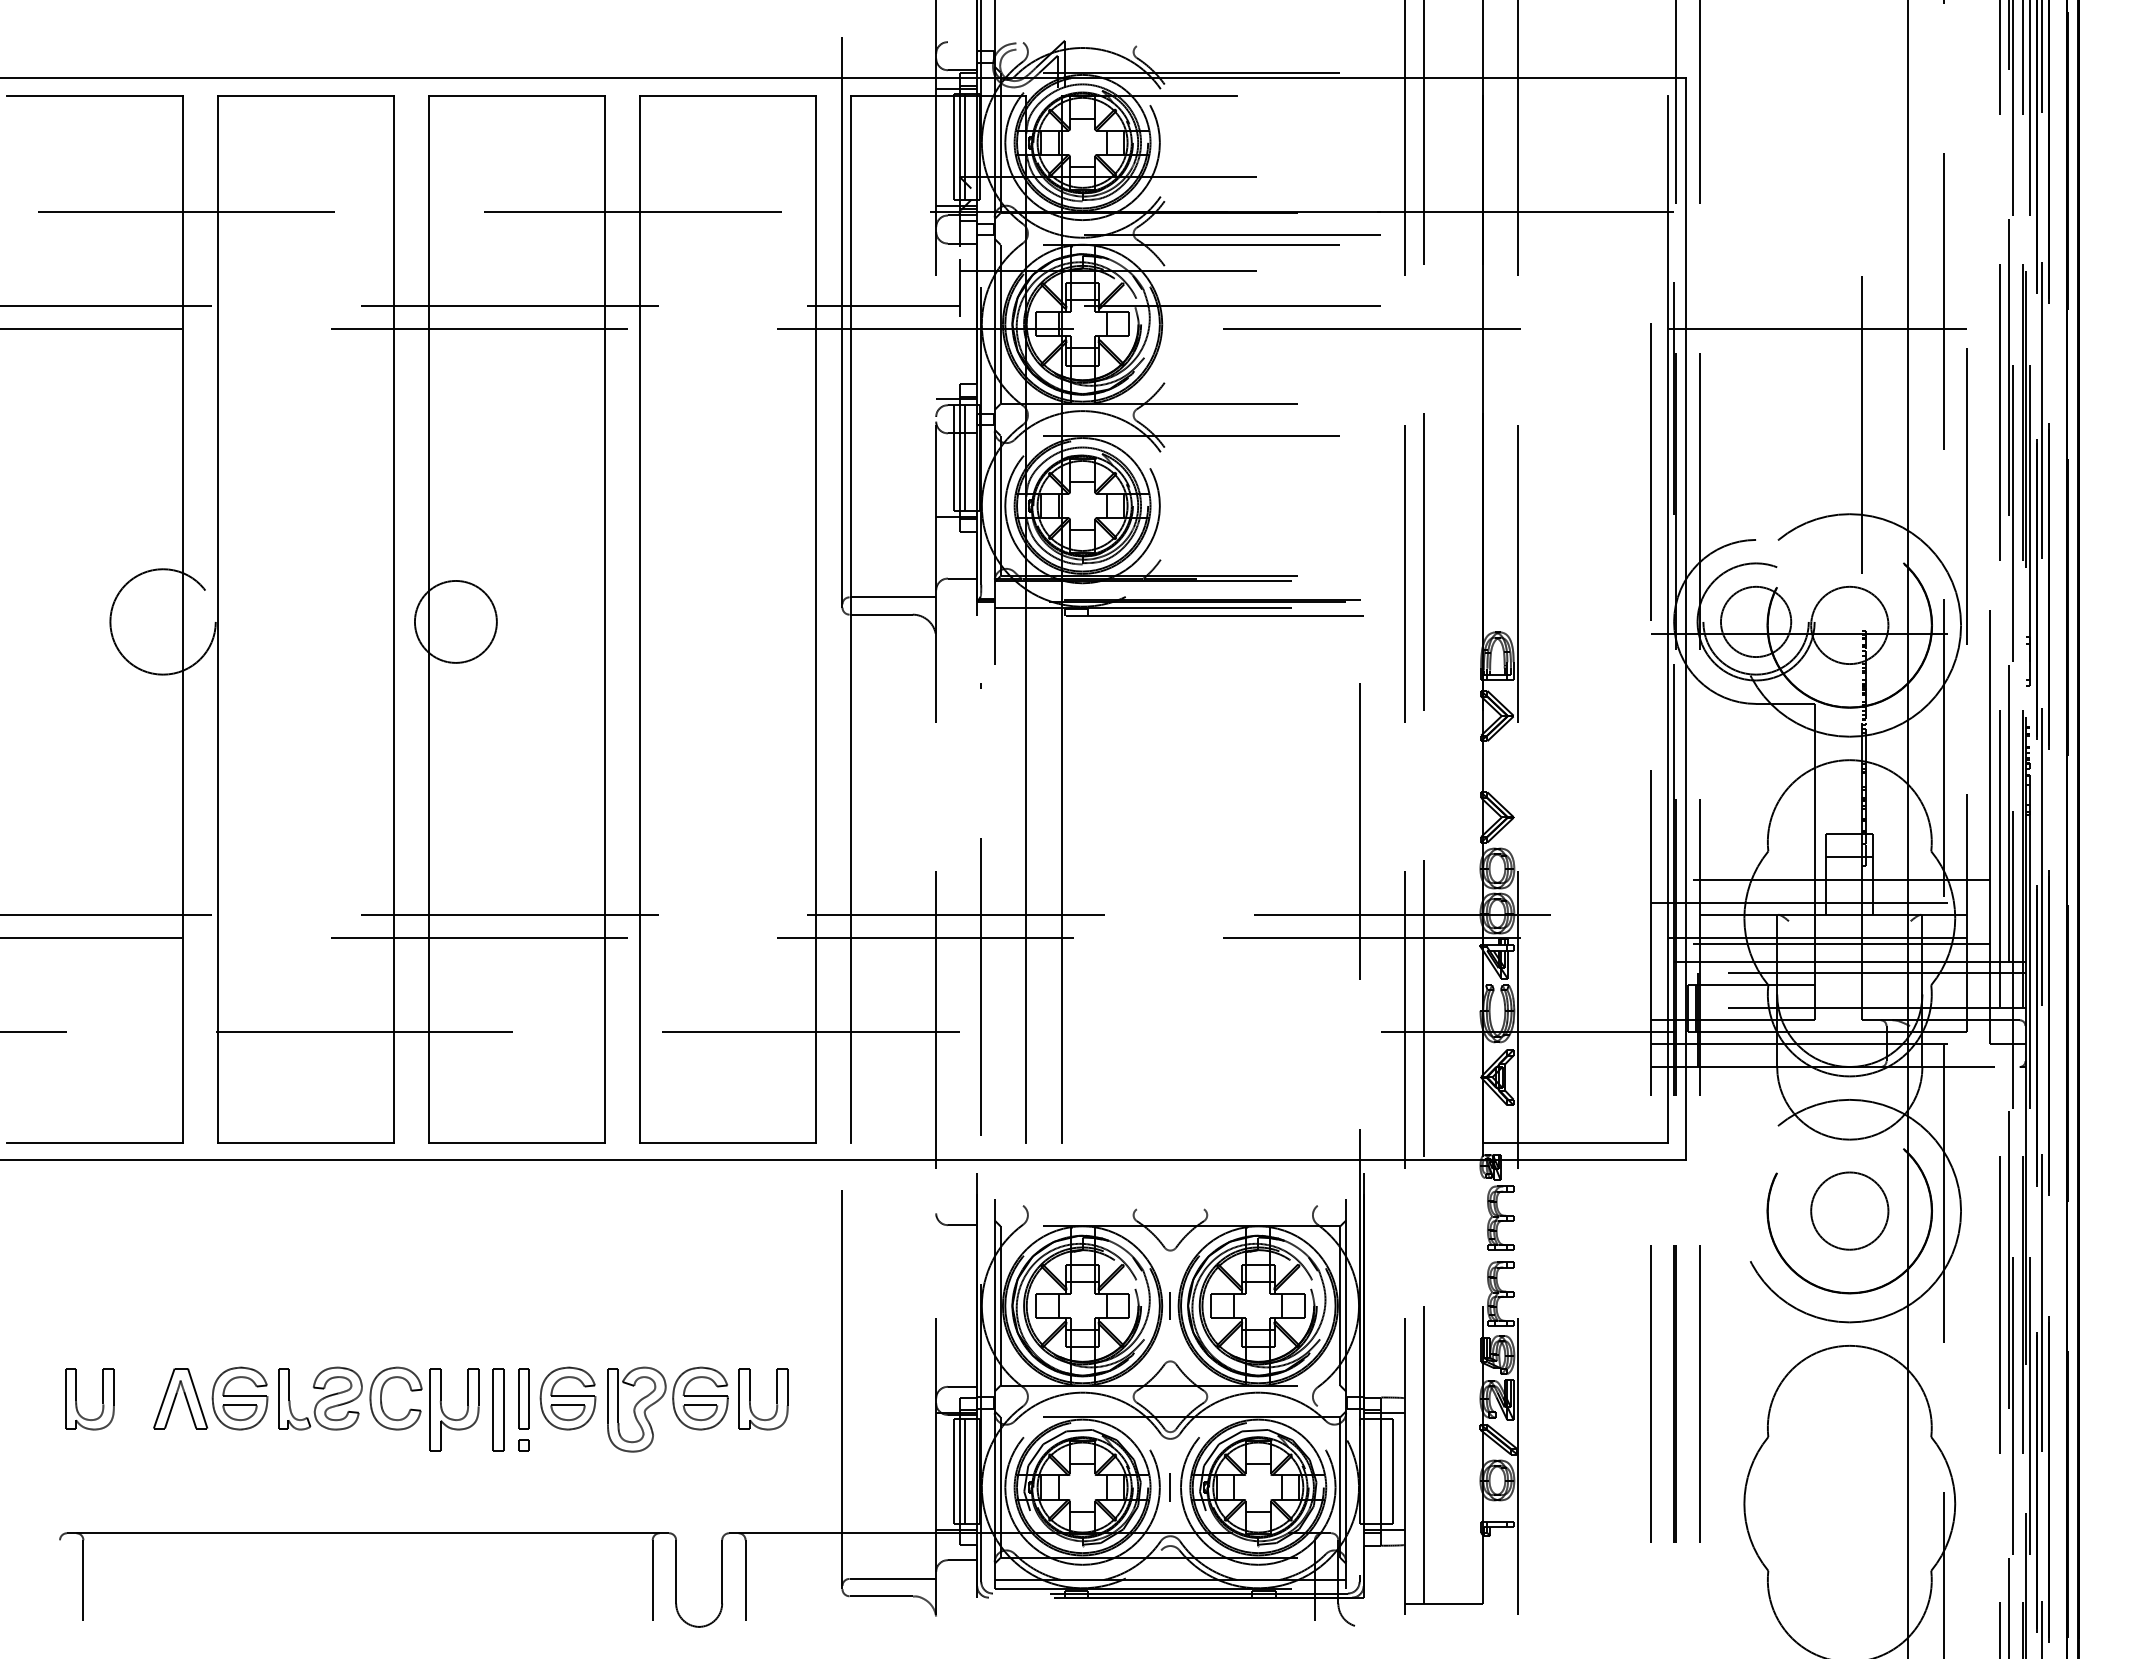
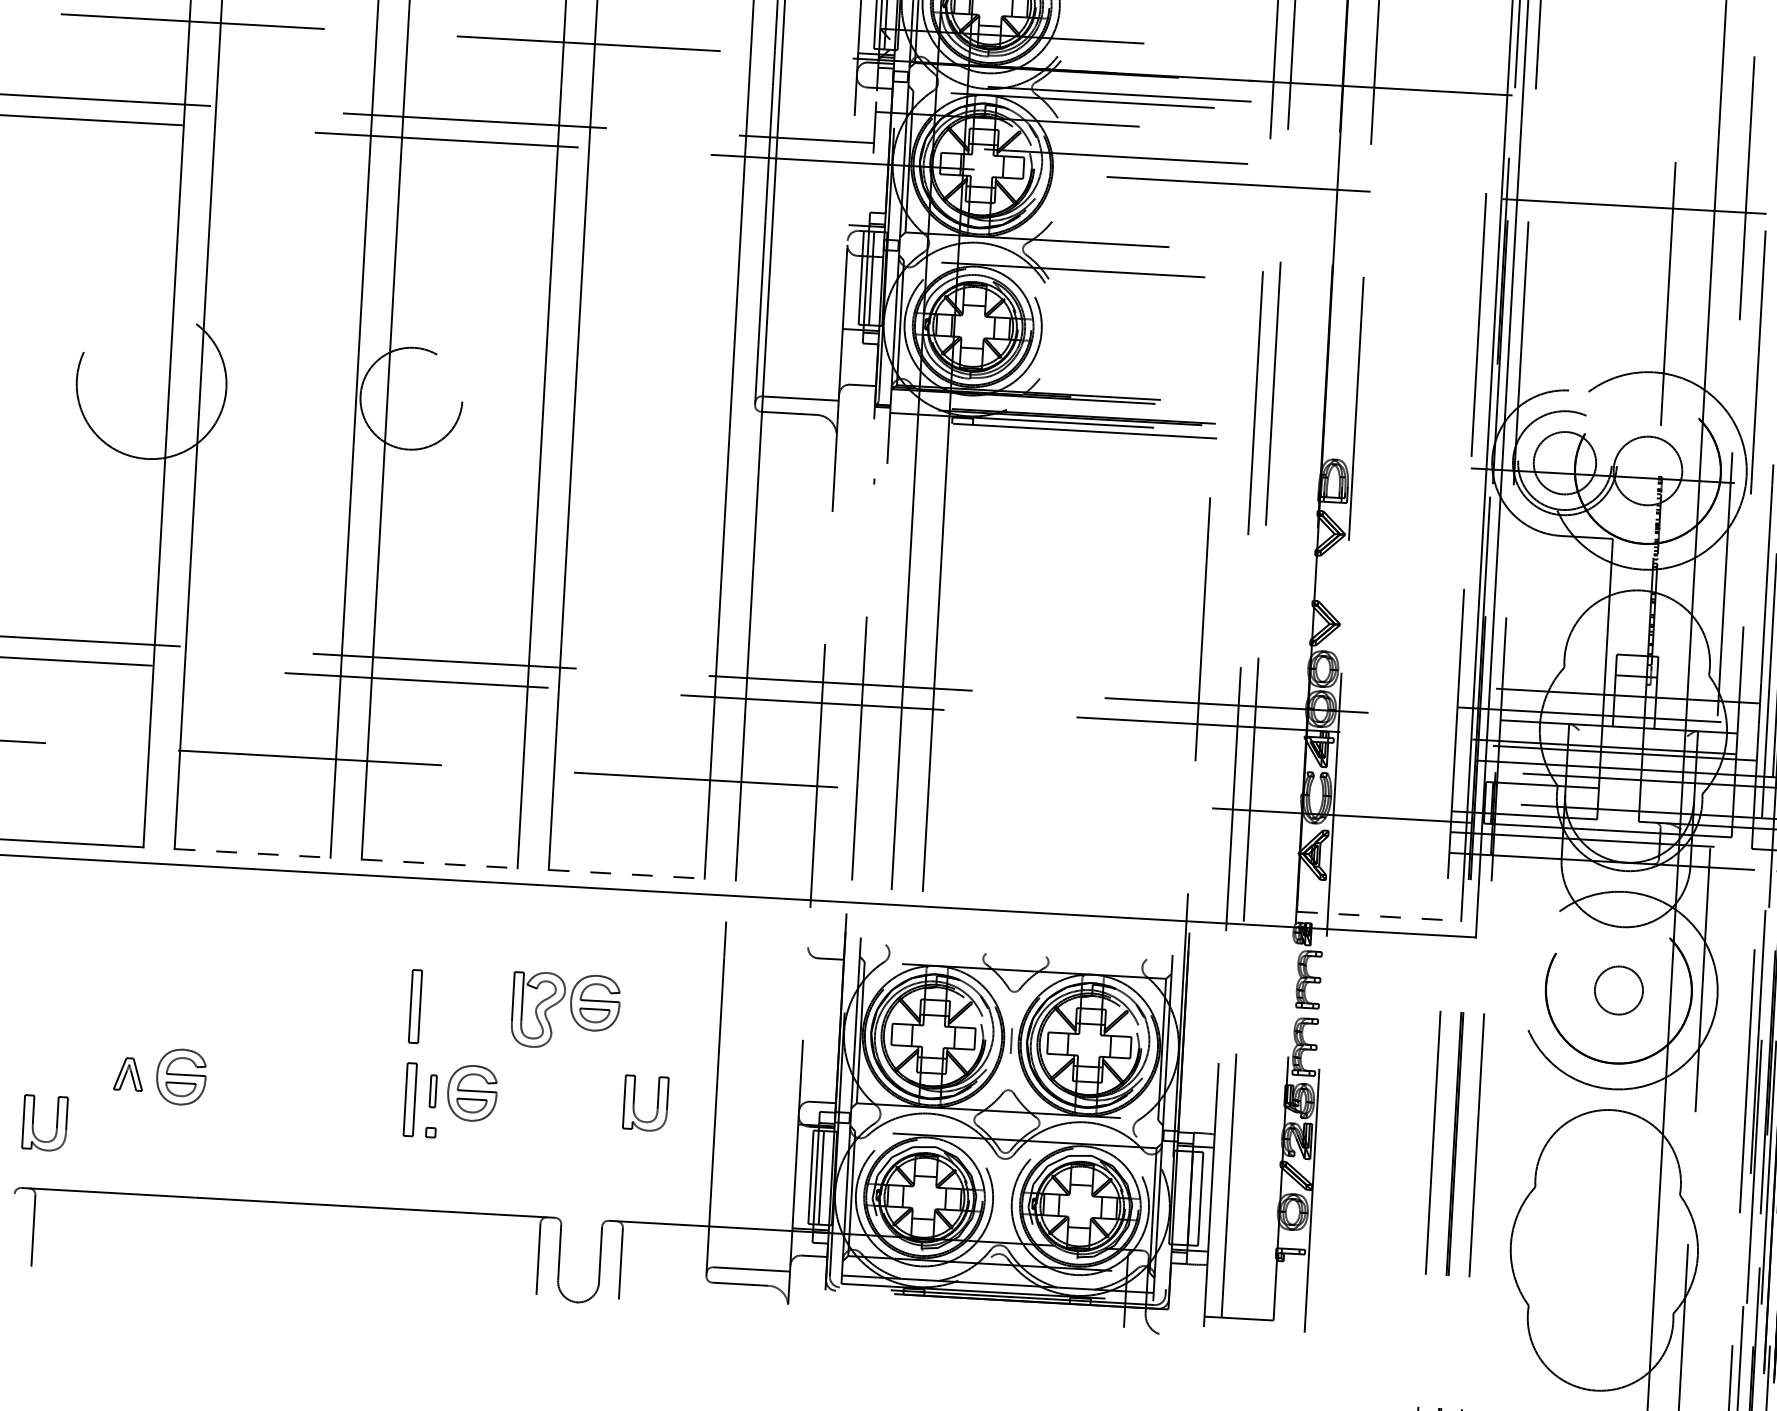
circle: (162, 621) -> (151, 383), size x1.6
circle: (455, 621) -> (411, 398), size x1.4
line: (306, 1142) -> (253, 853), solid -> dashed
line: (516, 1142) -> (439, 863), solid -> dashed
line: (727, 1142) -> (626, 874), solid -> dashed
line: (1575, 1142) -> (1378, 916), solid -> dashed
circle: (1849, 1210) -> (1618, 990), size x0.7
part: (498, 1304) -> (415, 1006), added
part: (180, 1398) -> (128, 1074), size x0.6
part: (523, 1398) -> (432, 1091), size x0.6
part: (77, 1403) -> (33, 1126), moved
part: (378, 1408) -> (303, 1092), removed
part: (667, 1409) -> (565, 1011), moved
line: (1169, 1487) -> (1001, 1202), removed

